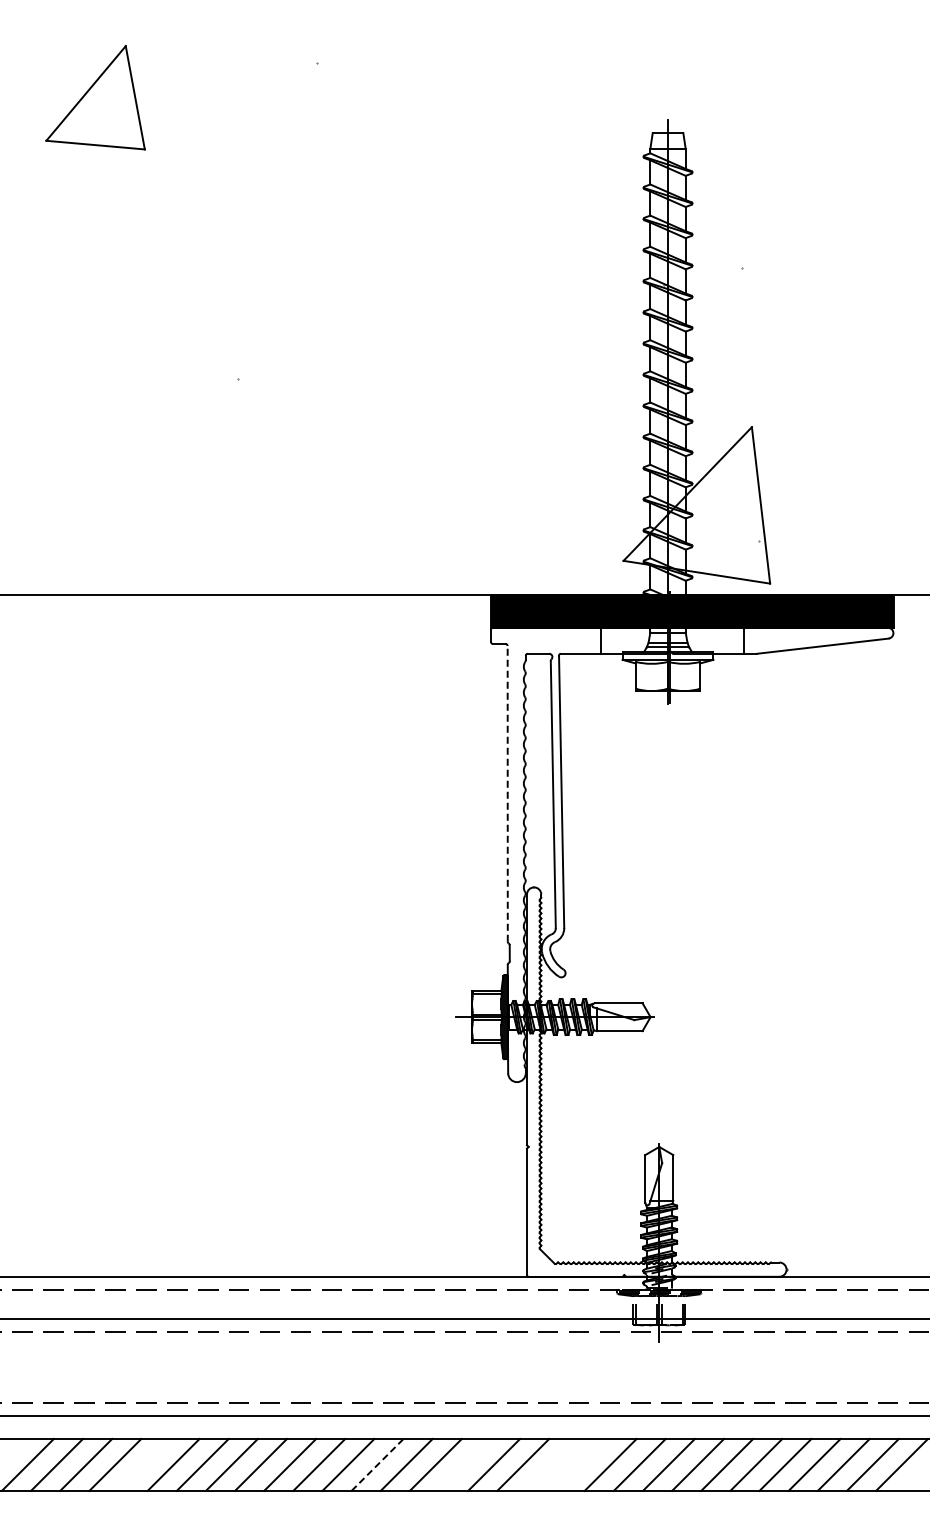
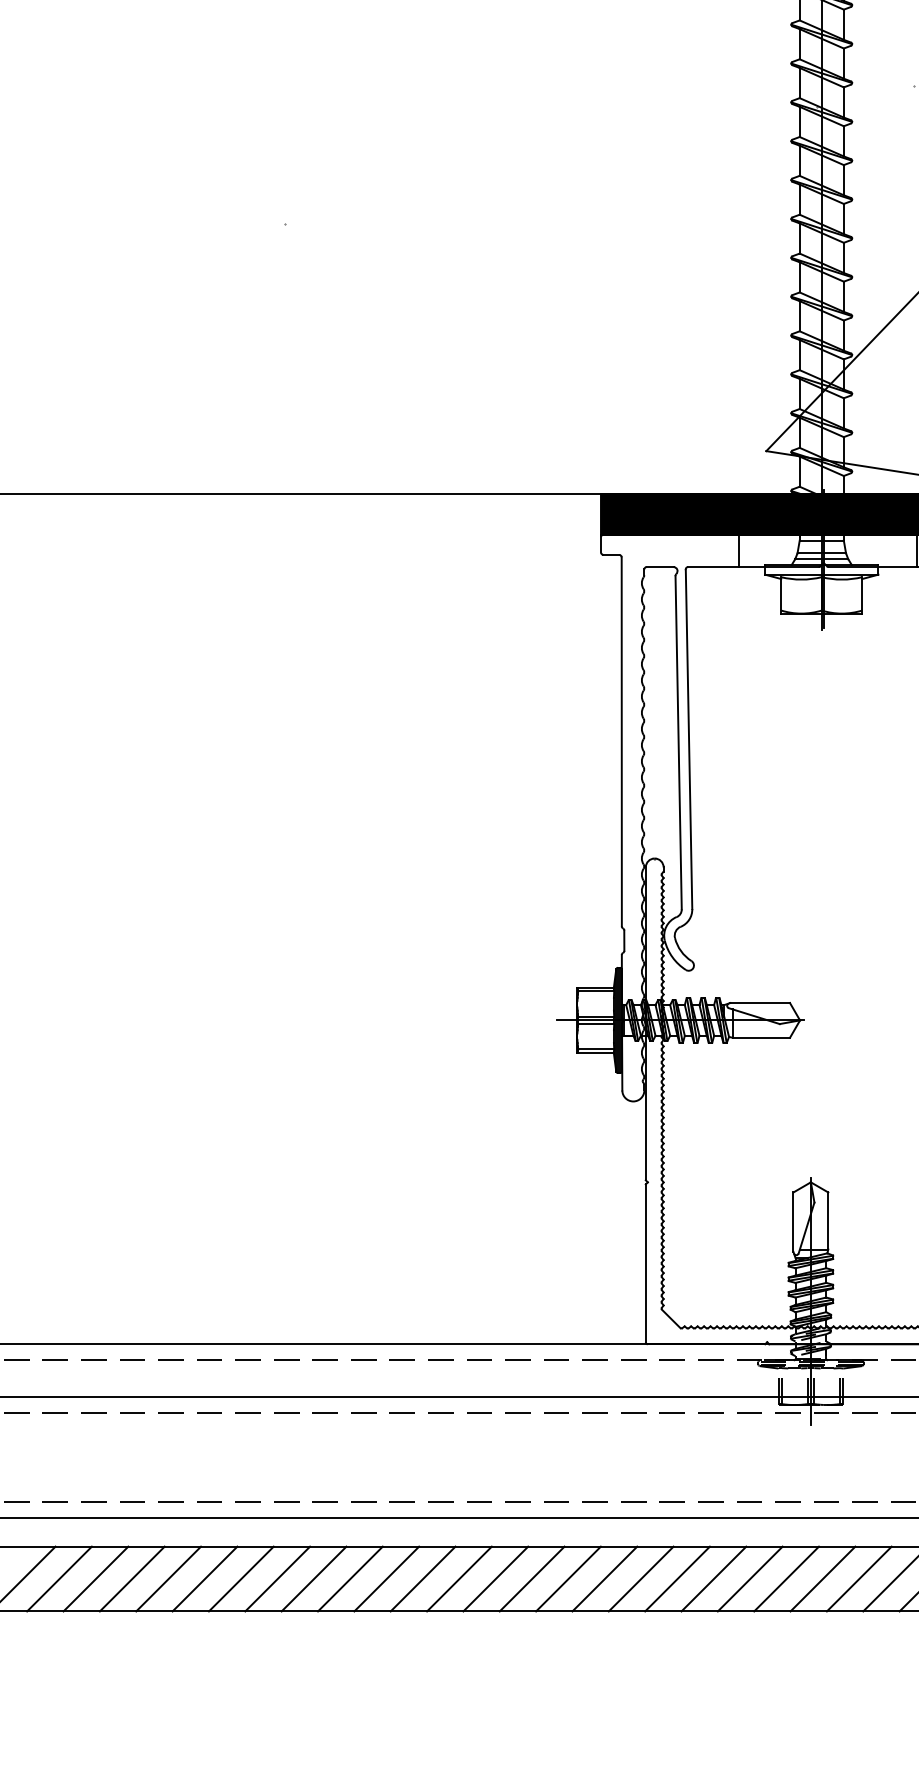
line: (507, 793) -> (621, 741), dashed -> solid
line: (144, 1464) -> (168, 1578), added
line: (377, 1464) -> (459, 1578), dashed -> solid
line: (464, 1464) -> (567, 1578), added
line: (552, 1464) -> (677, 1578), added
line: (581, 1464) -> (713, 1578), added

